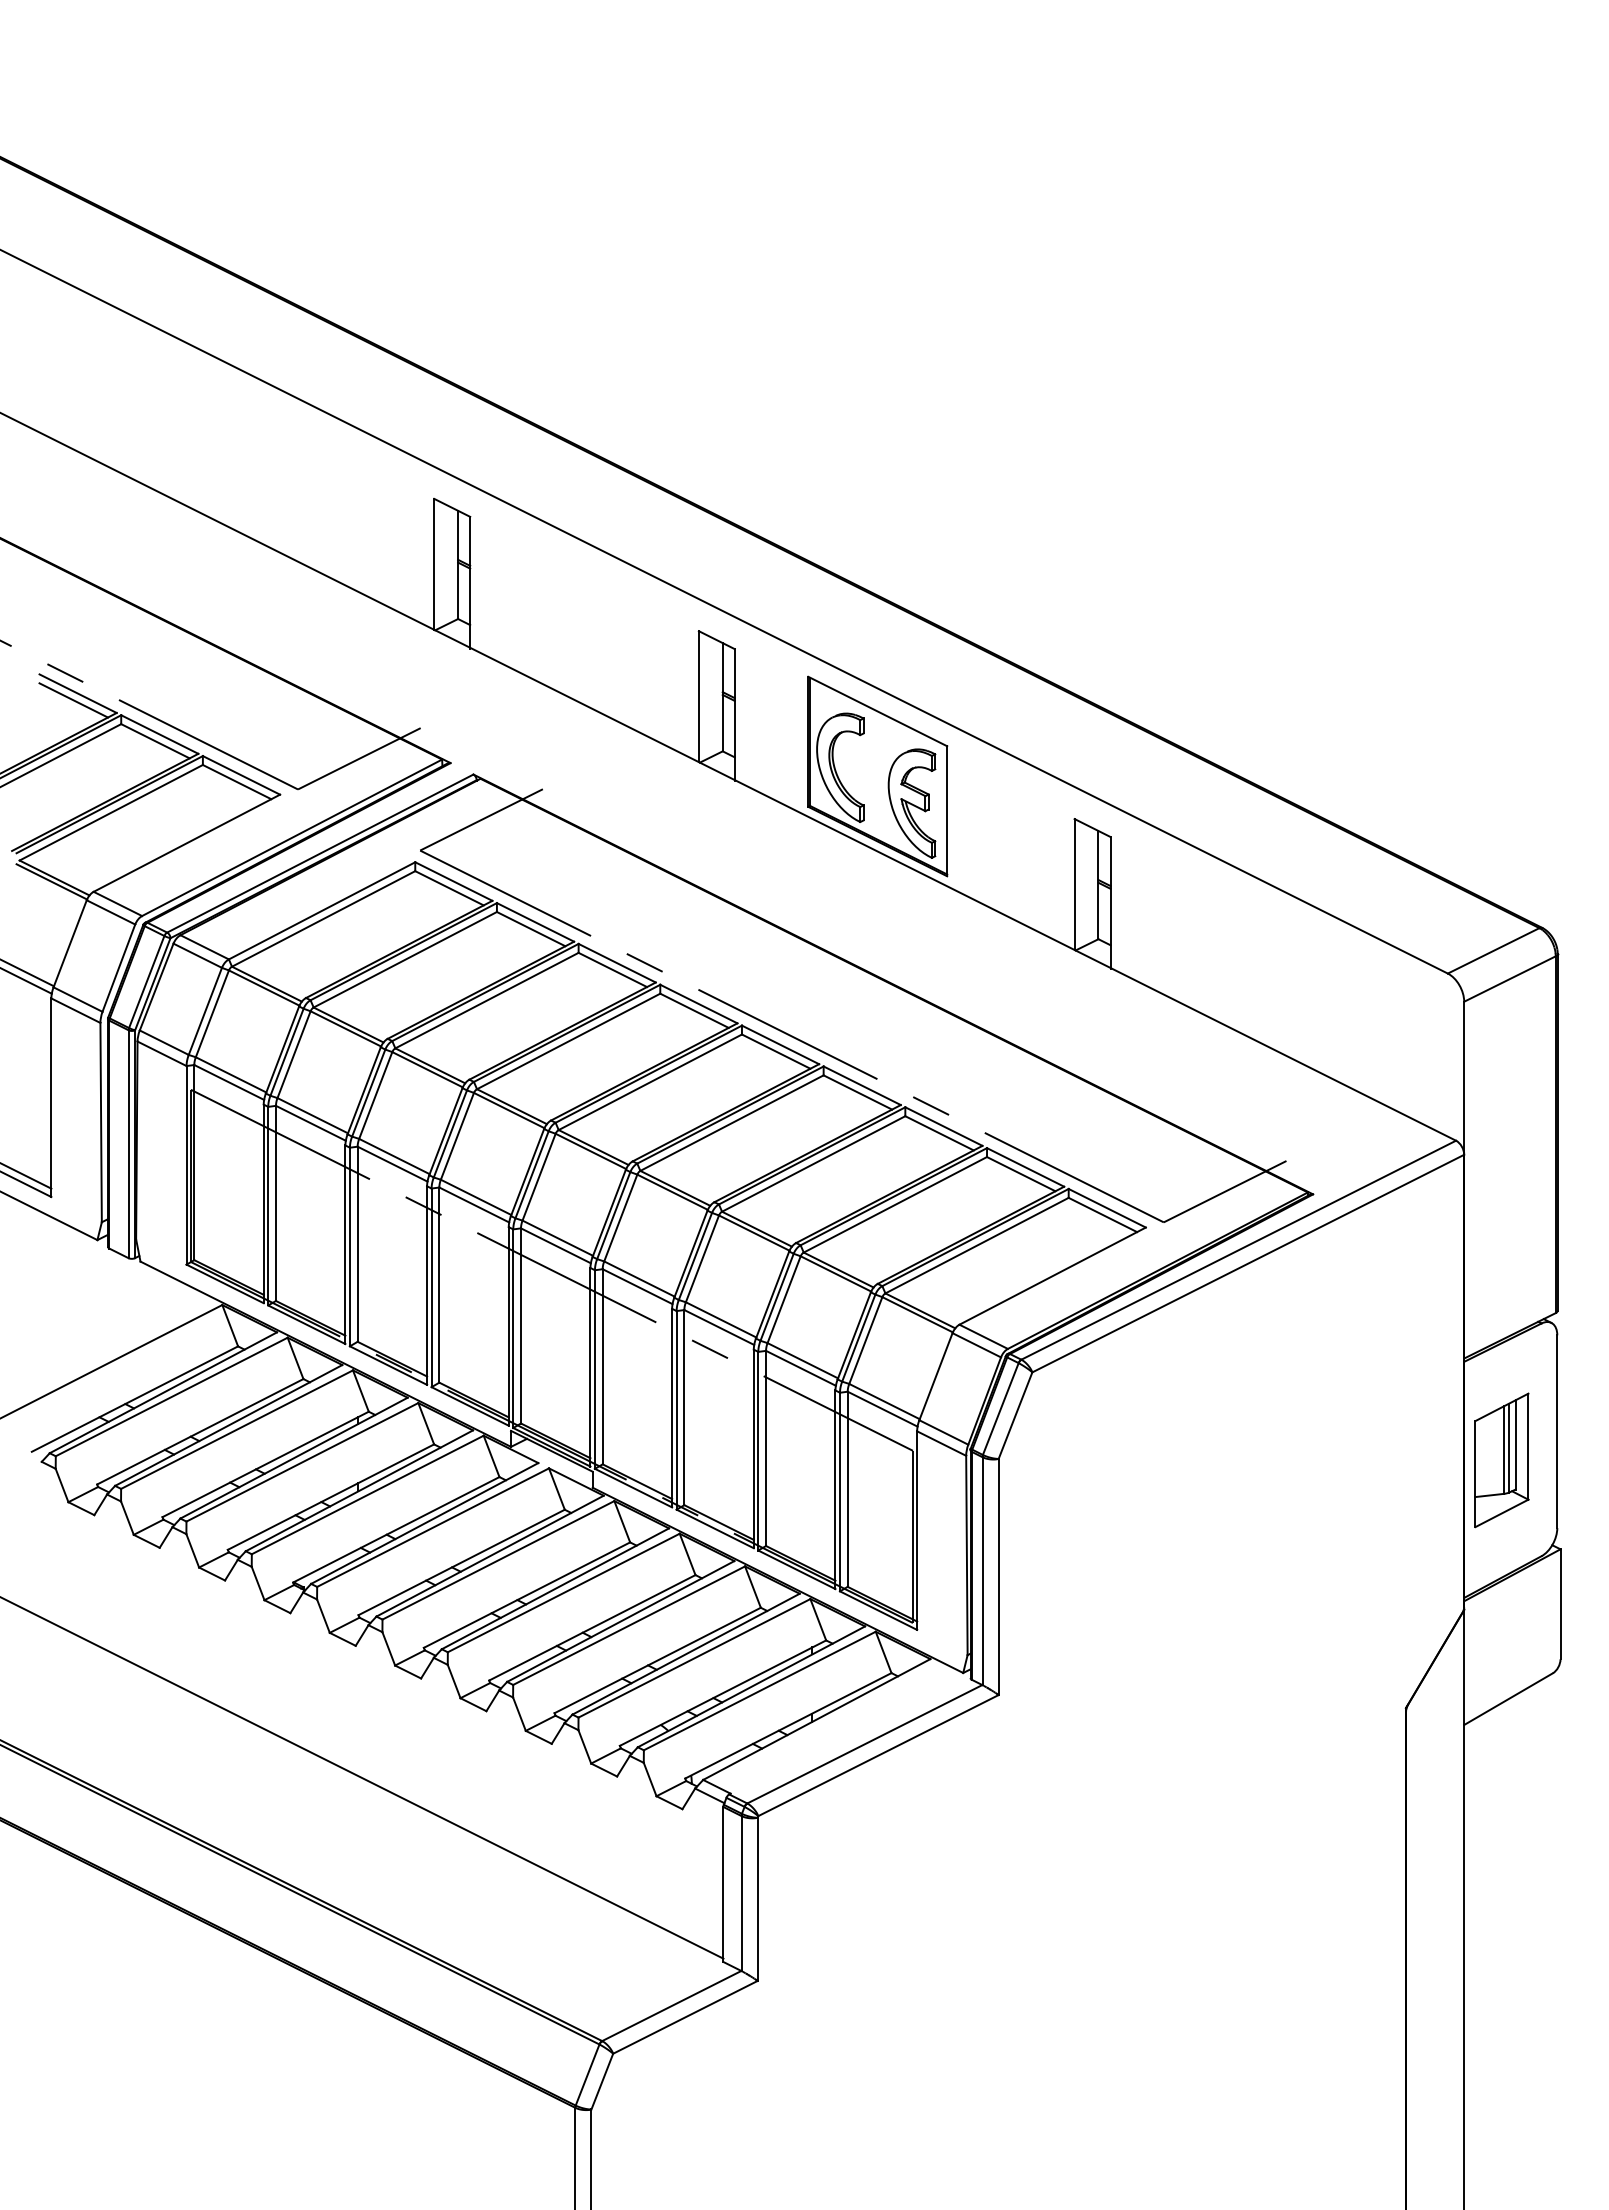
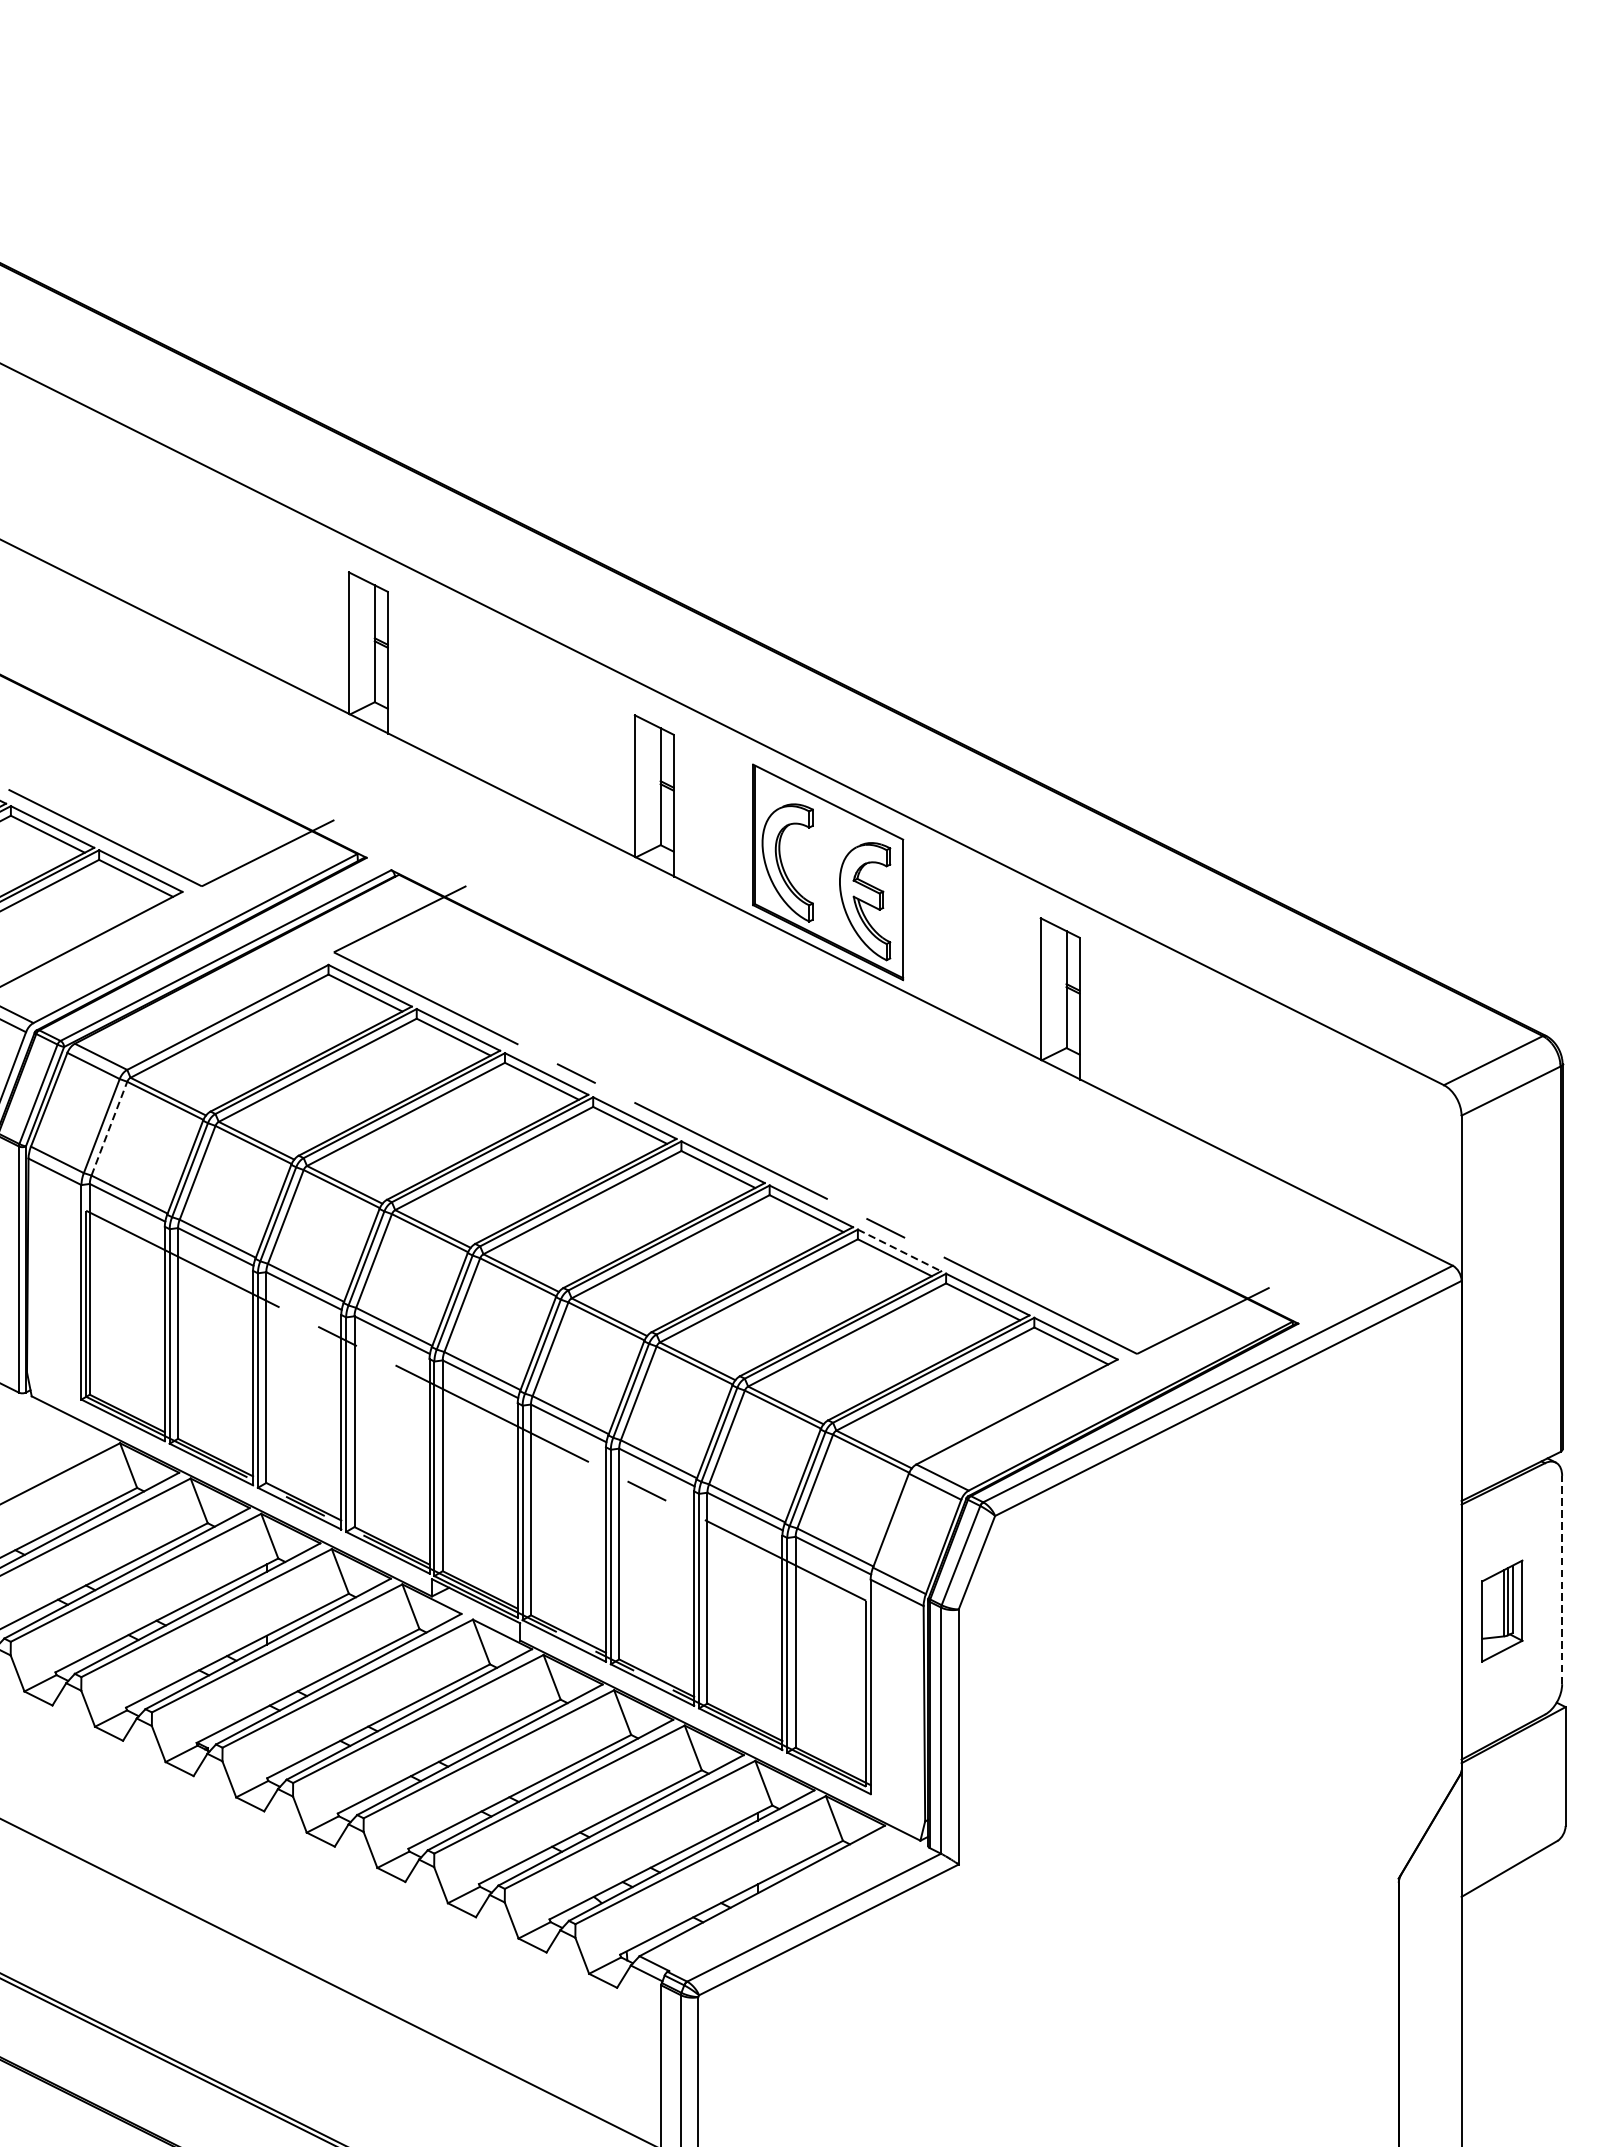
line: (212, 1013) -> (109, 1128), solid -> dashed
line: (944, 1126) -> (900, 1250), solid -> dashed
line: (1557, 1431) -> (1562, 1579), solid -> dashed
part: (1501, 1460) -> (1501, 1611), size x0.7

